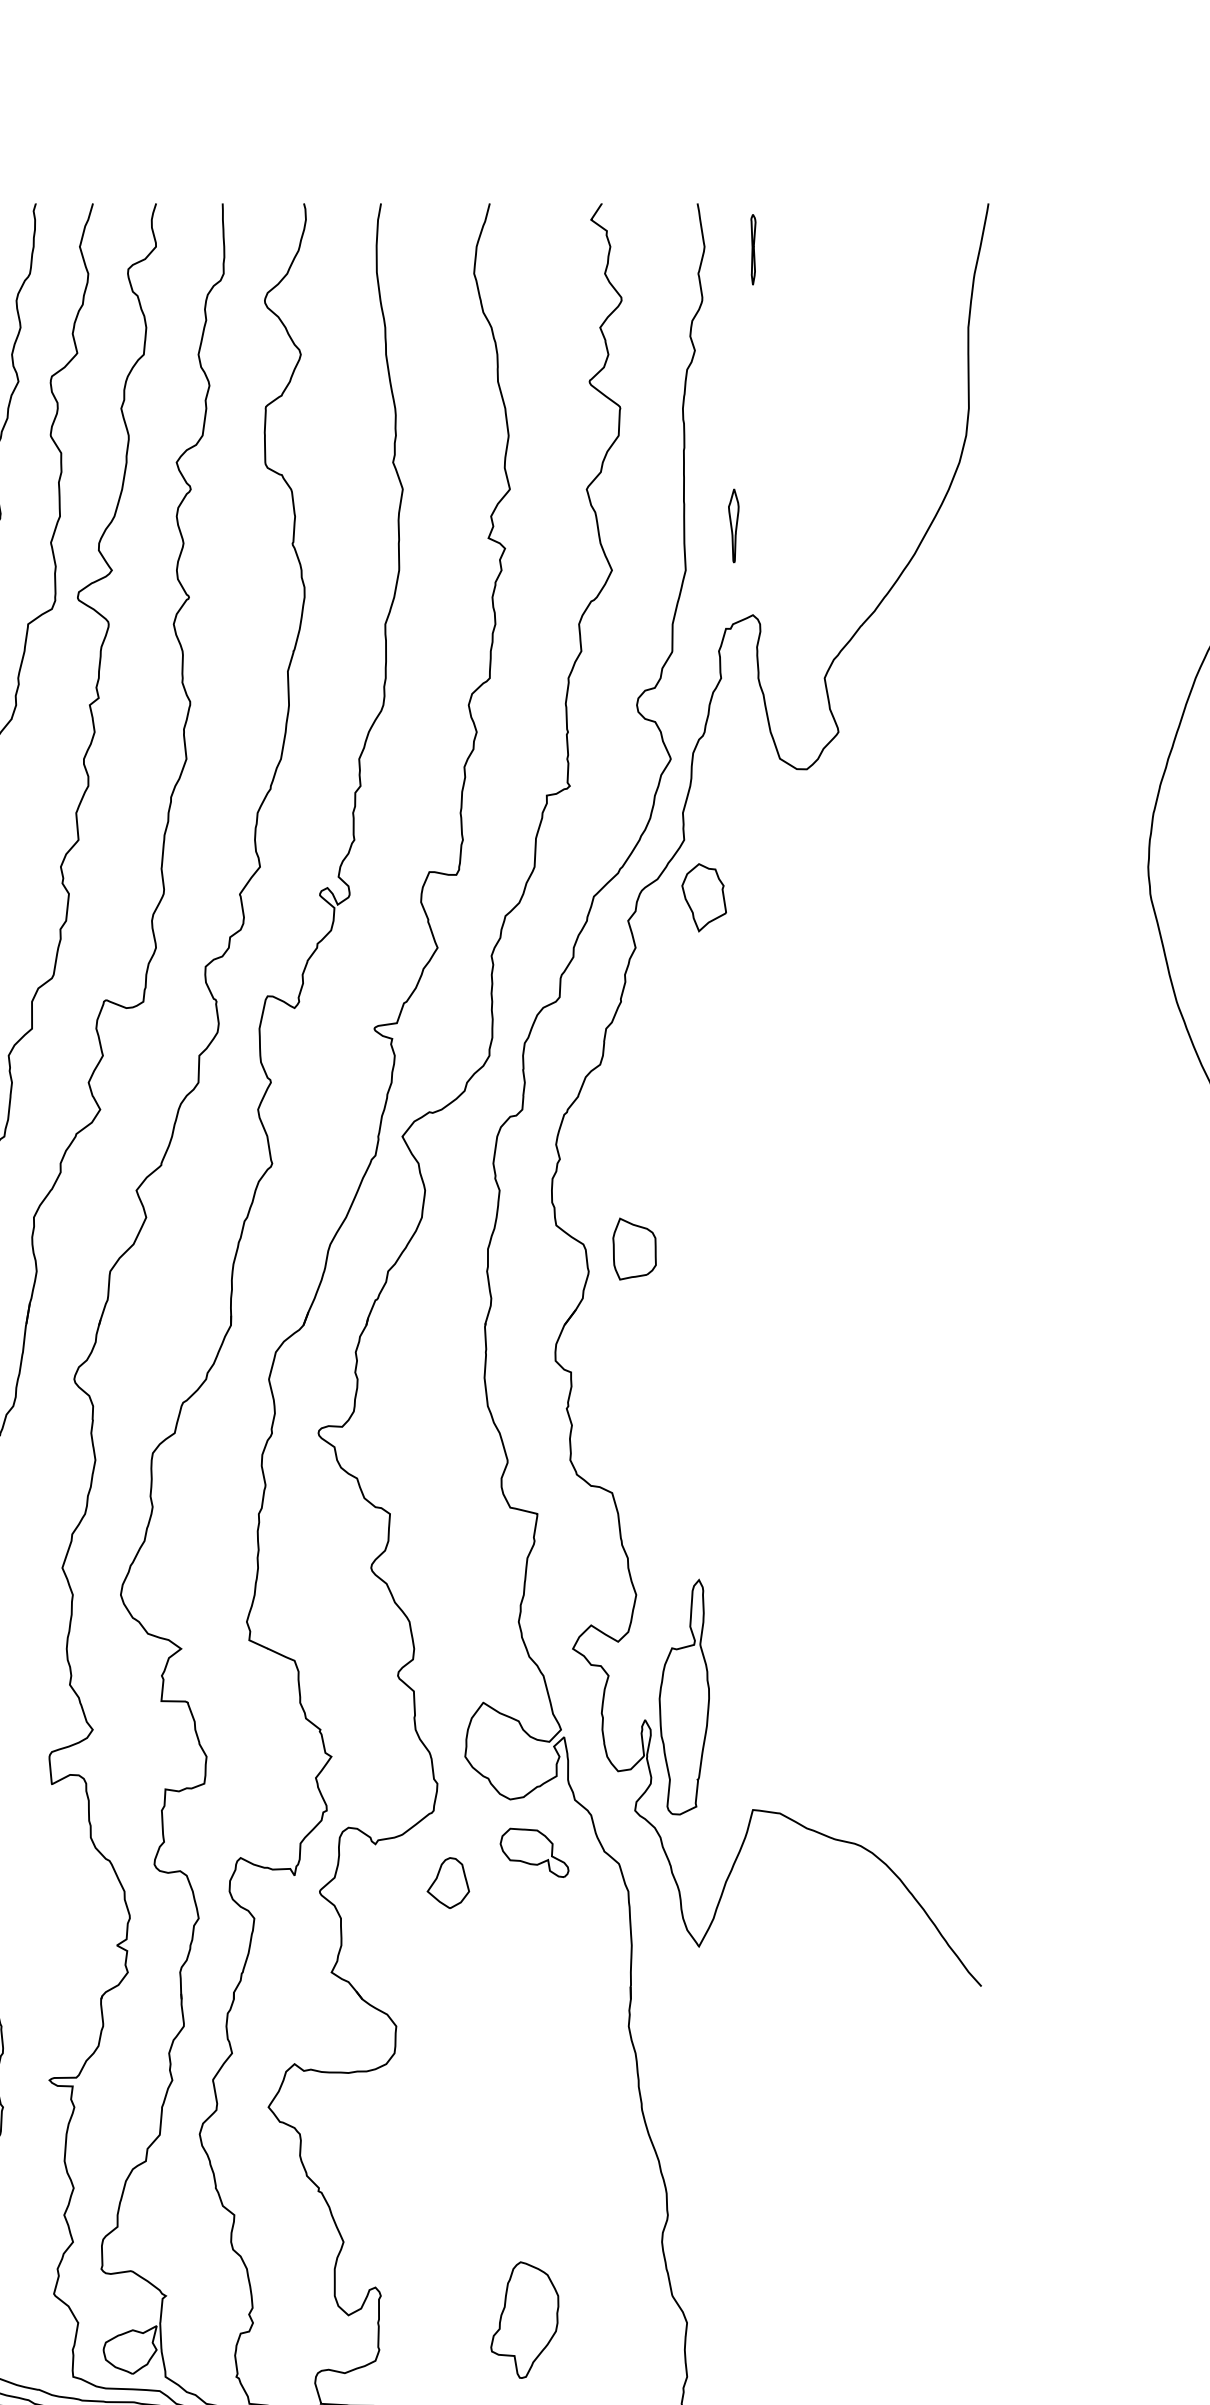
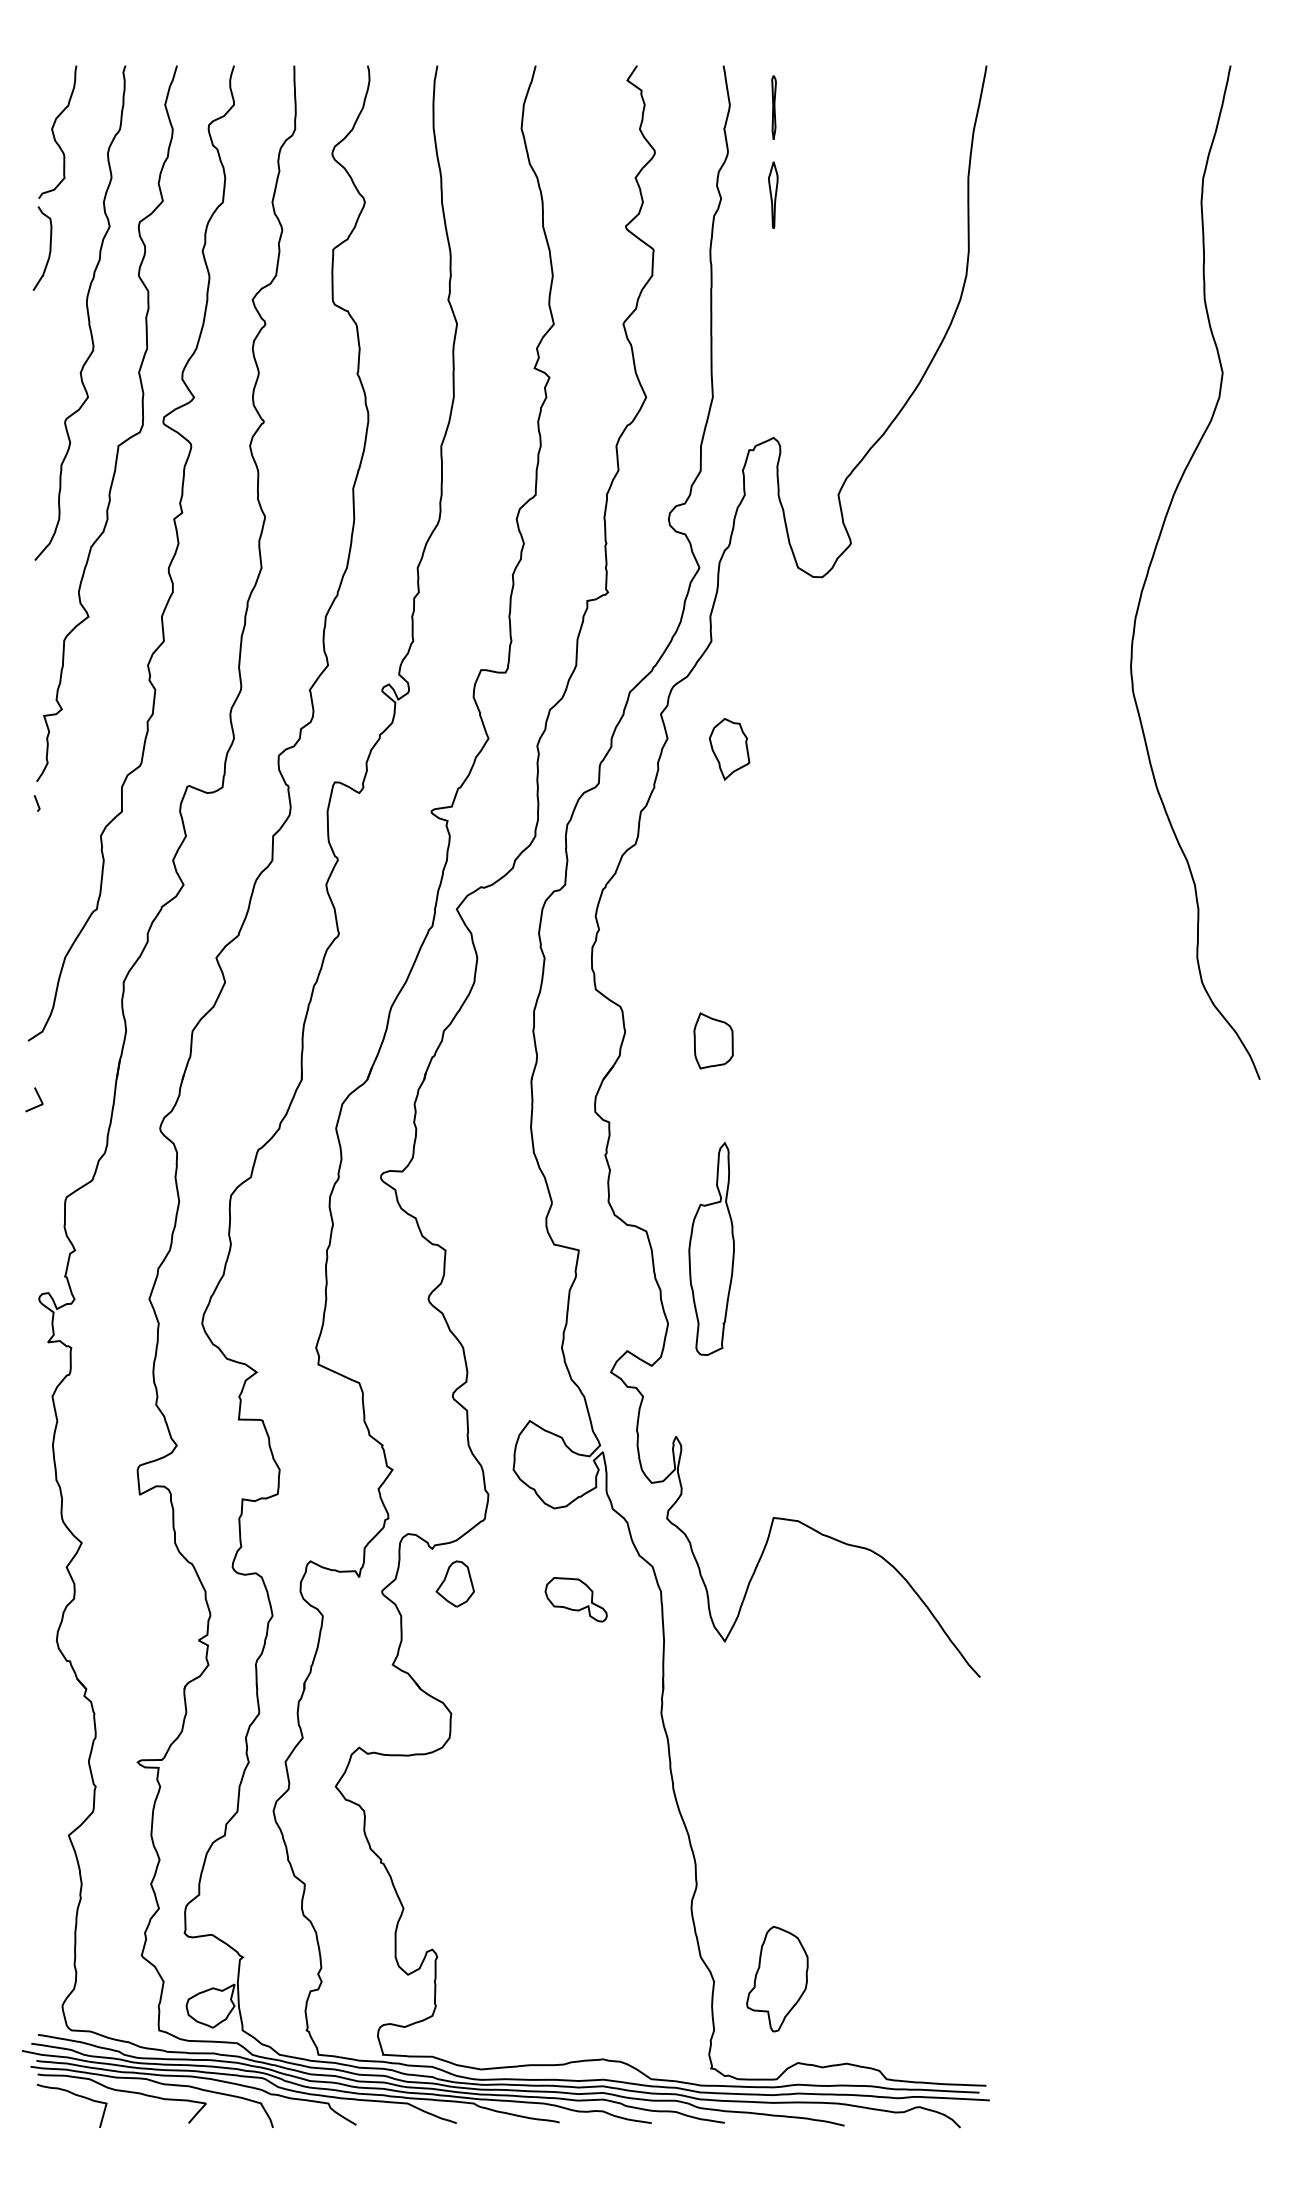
part: (734, 525) -> (773, 194), moved
part: (704, 897) -> (729, 749), moved
part: (634, 1248) -> (713, 1040), moved
part: (684, 1696) -> (711, 1248), moved
part: (533, 1852) -> (575, 1599), moved
part: (447, 1882) -> (454, 1583), moved
part: (524, 2319) -> (777, 1978), moved

